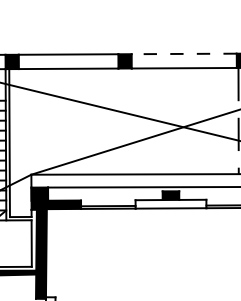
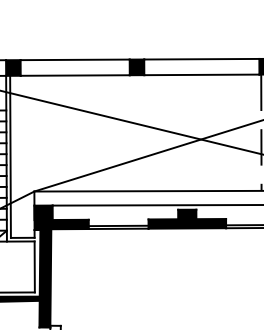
line: (184, 53) -> (202, 58), dashed -> solid
fill: (170, 203) -> (186, 223), added

